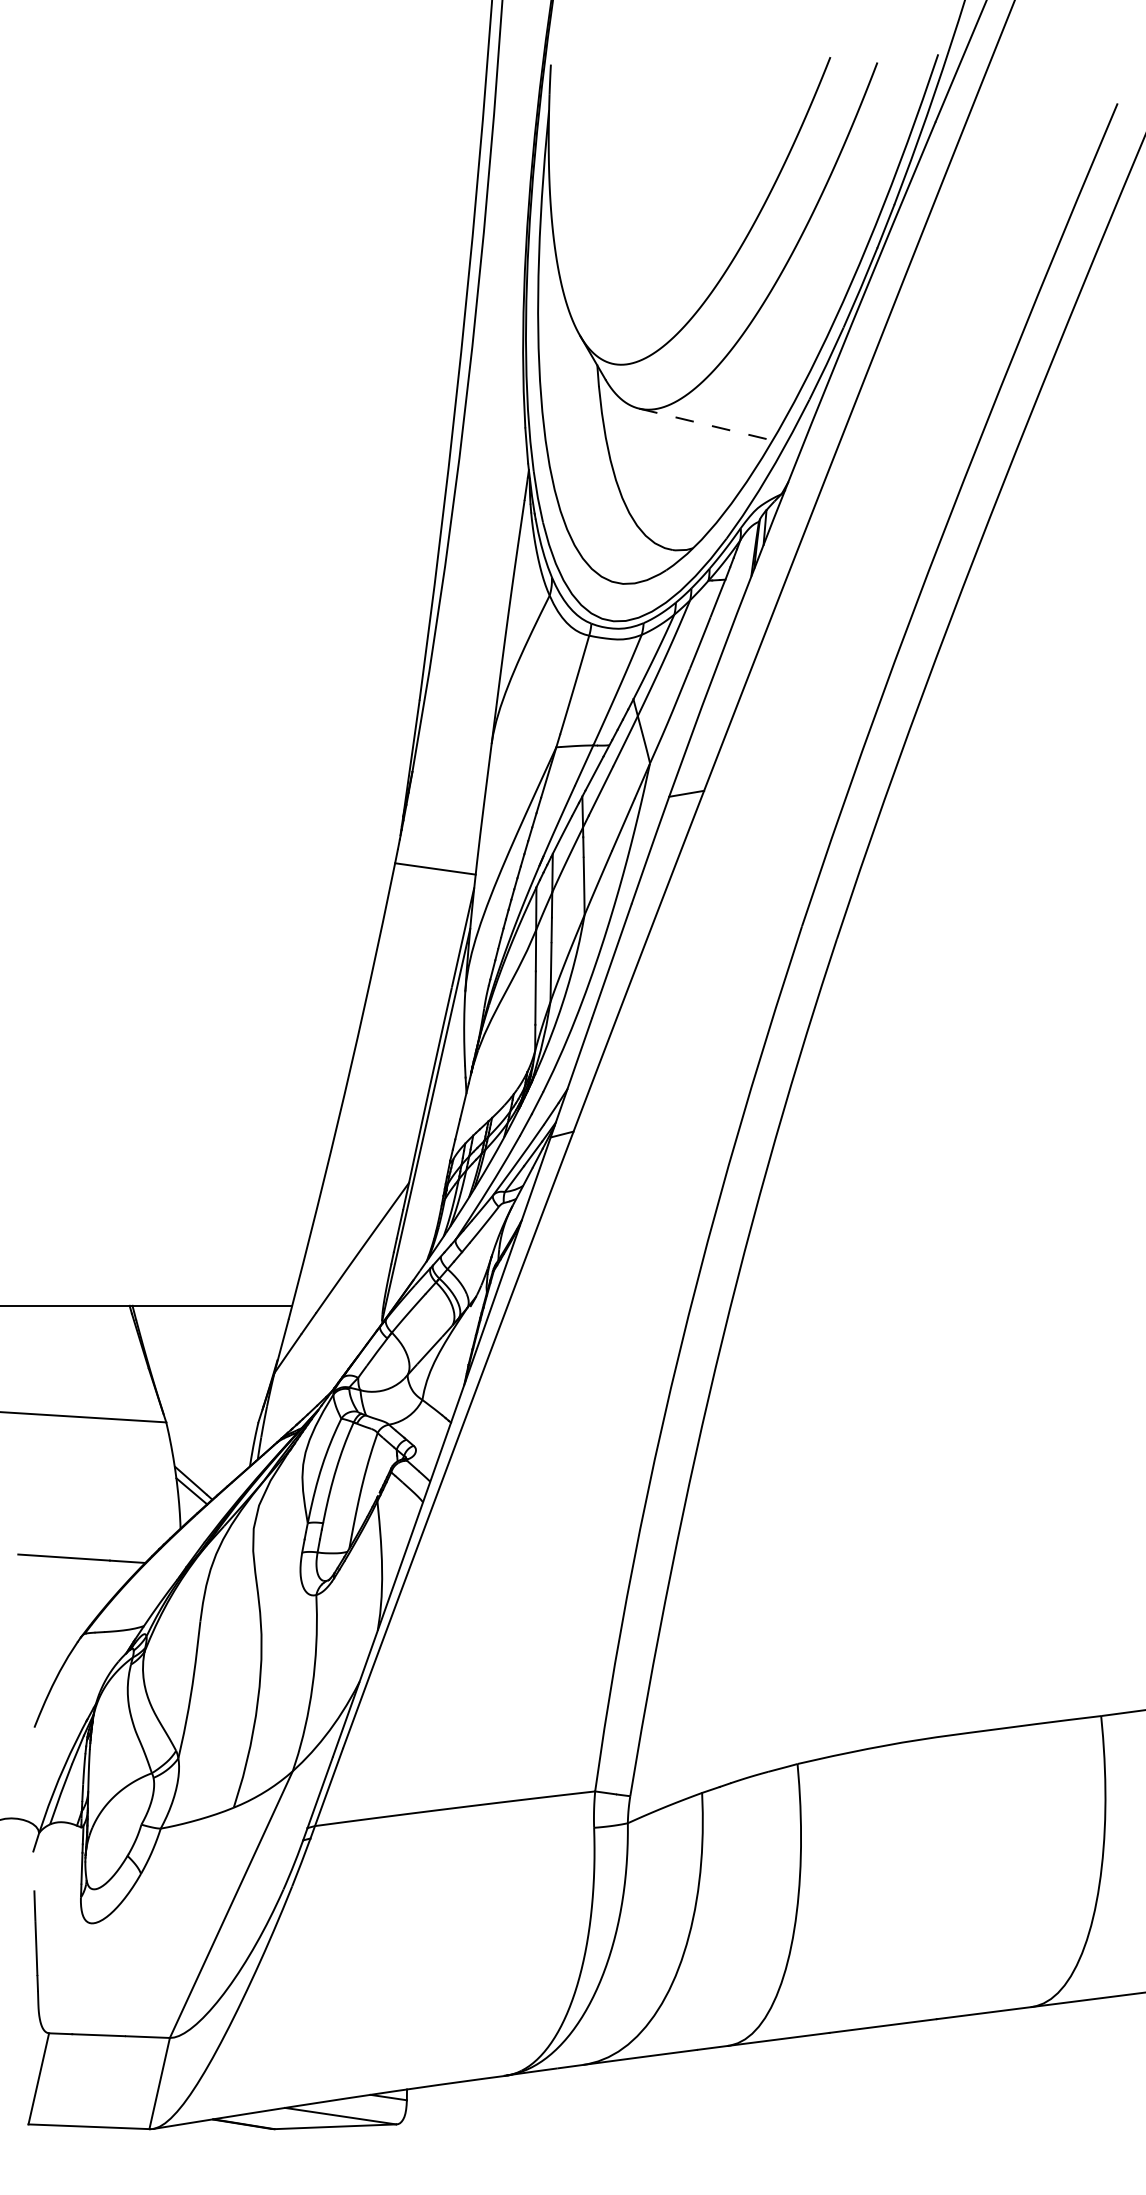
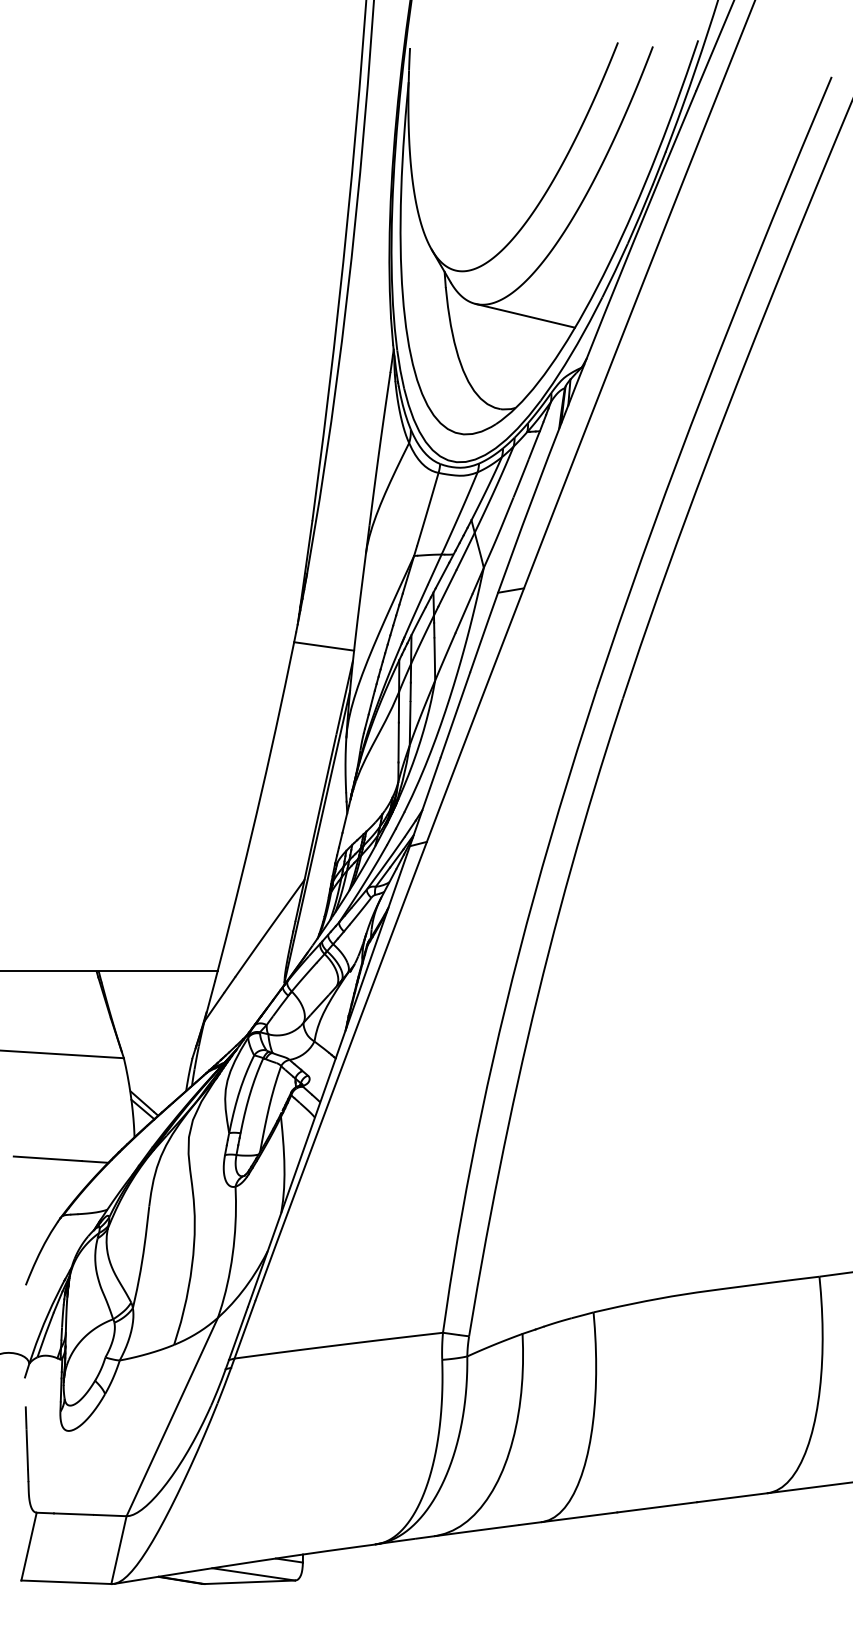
line: (705, 424) -> (525, 315), dashed -> solid

